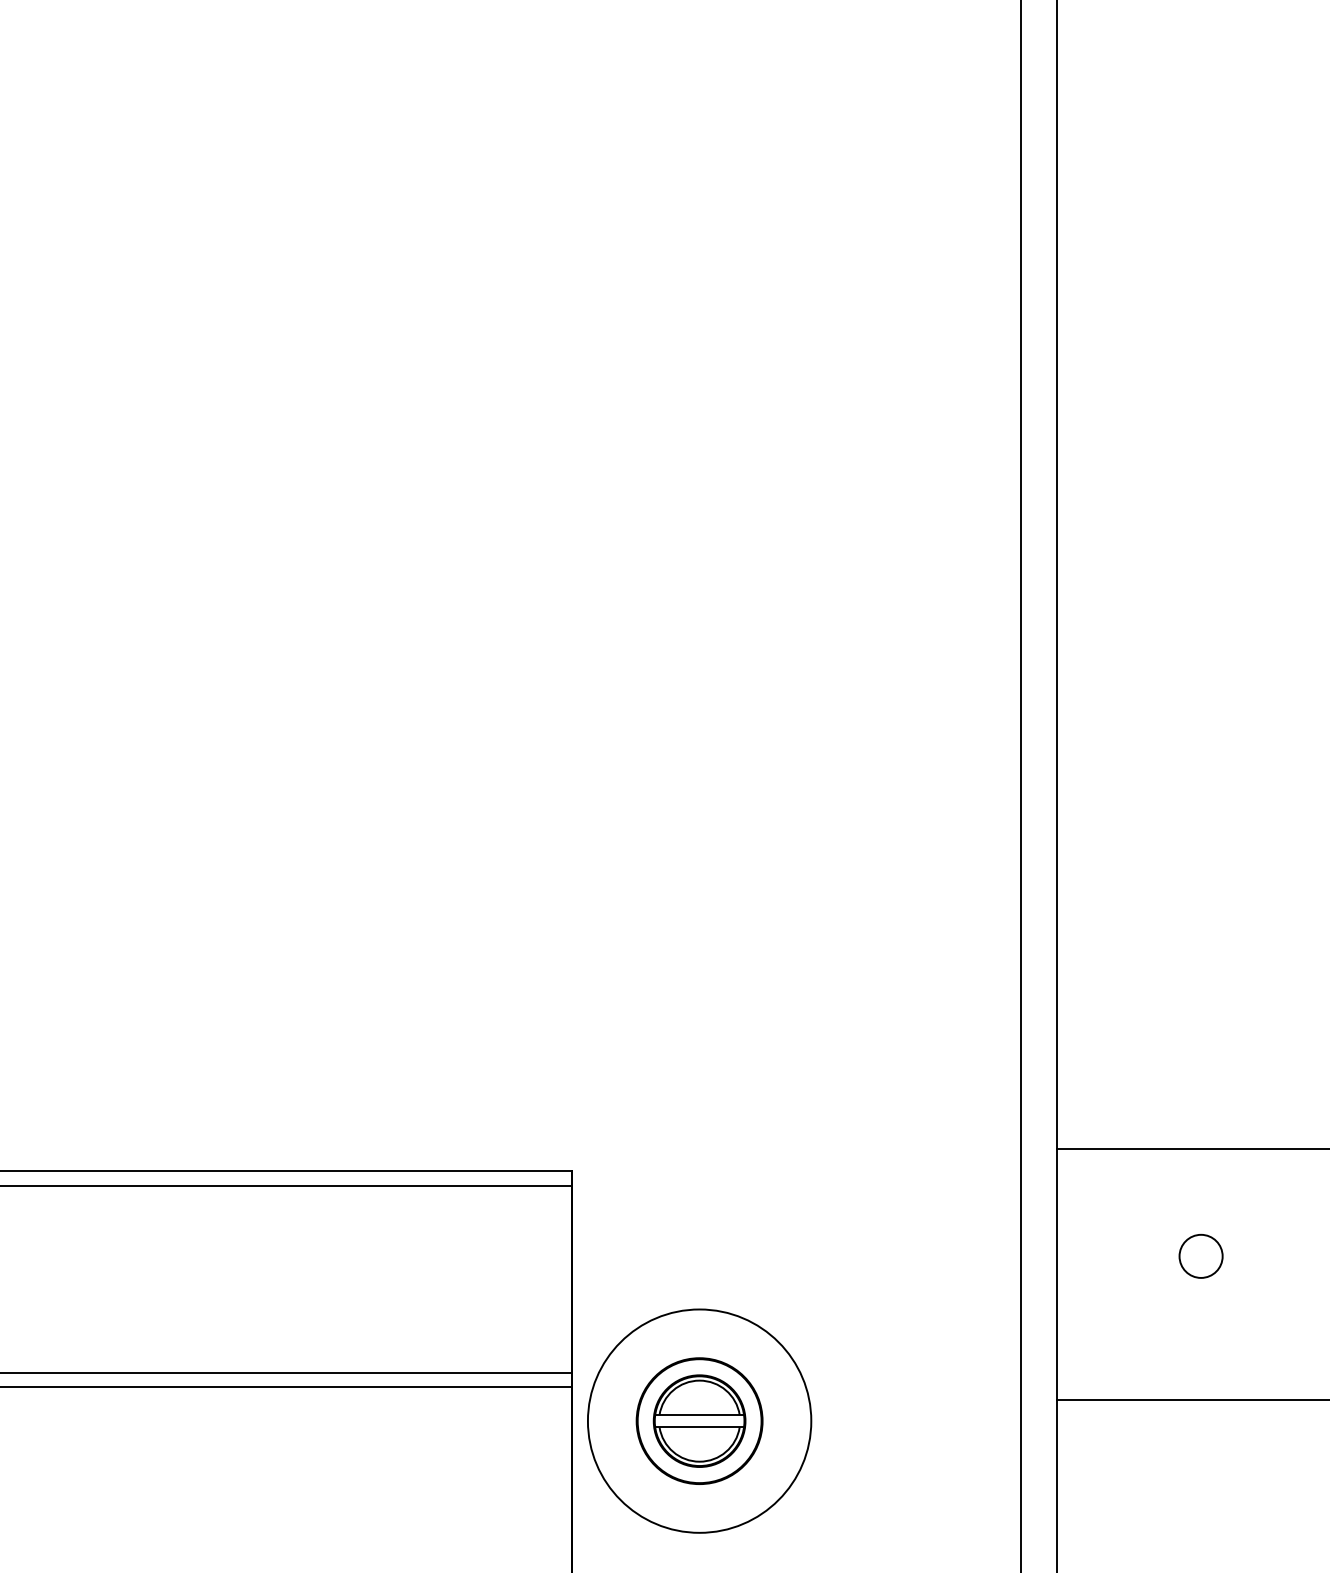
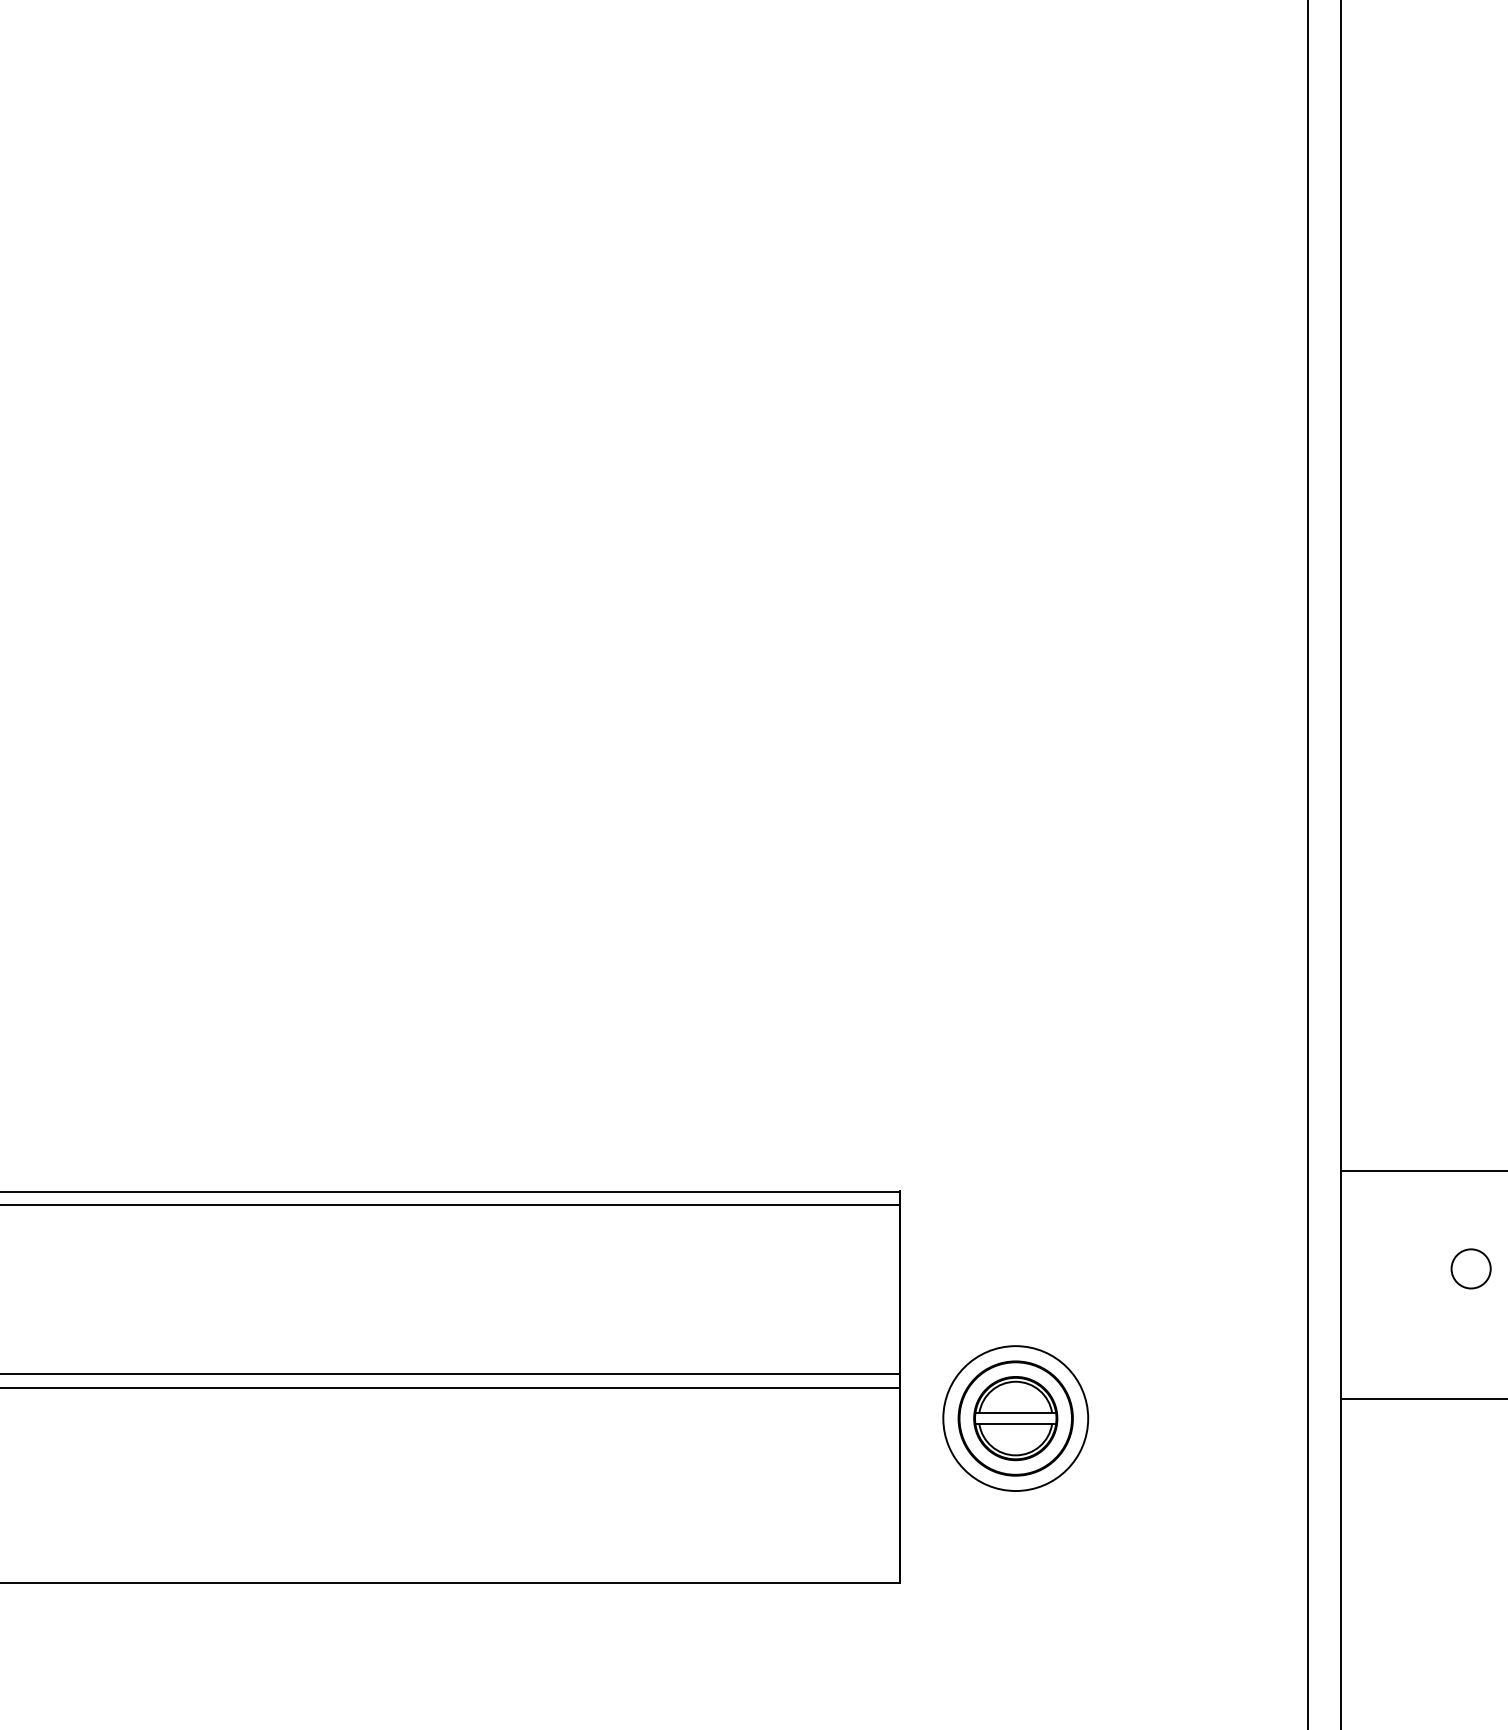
circle: (699, 1421) -> (1015, 1418), size x0.71

